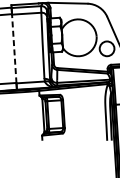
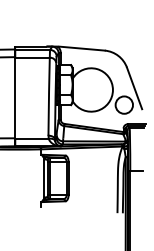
line: (14, 49) -> (15, 98), dashed -> solid

